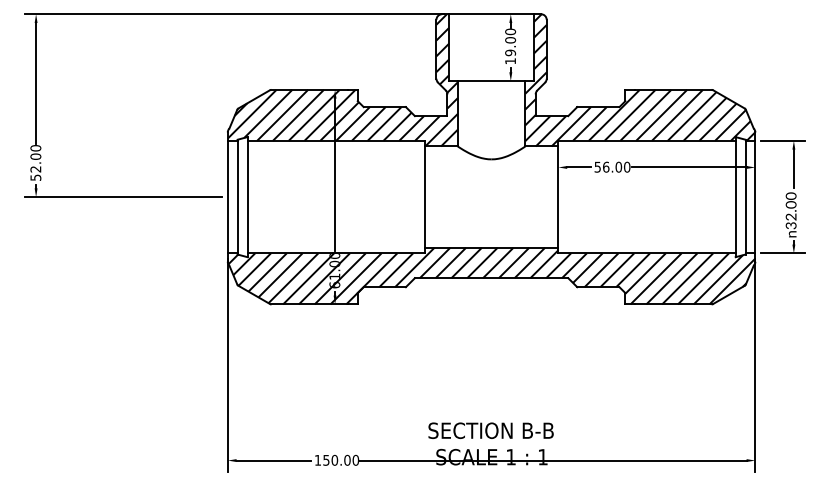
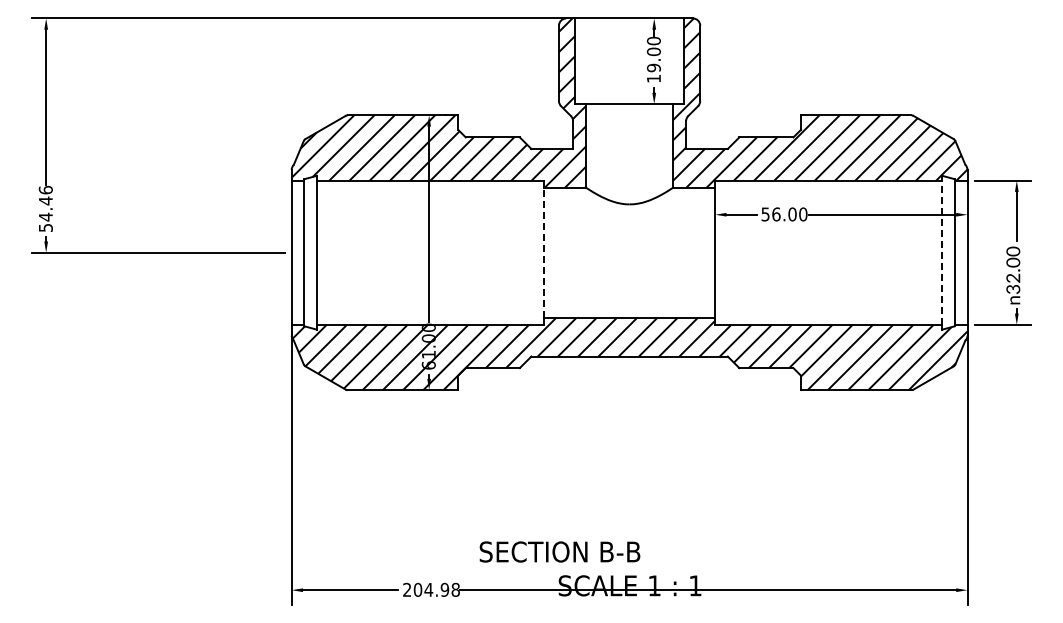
text: (35, 158) -> (45, 203), 52.00 -> 54.46
line: (425, 196) -> (544, 252), solid -> dashed
line: (735, 196) -> (942, 252), solid -> dashed
text: (490, 430) -> (559, 551), moved
text: (336, 460) -> (431, 589), 150.00 -> 204.98

